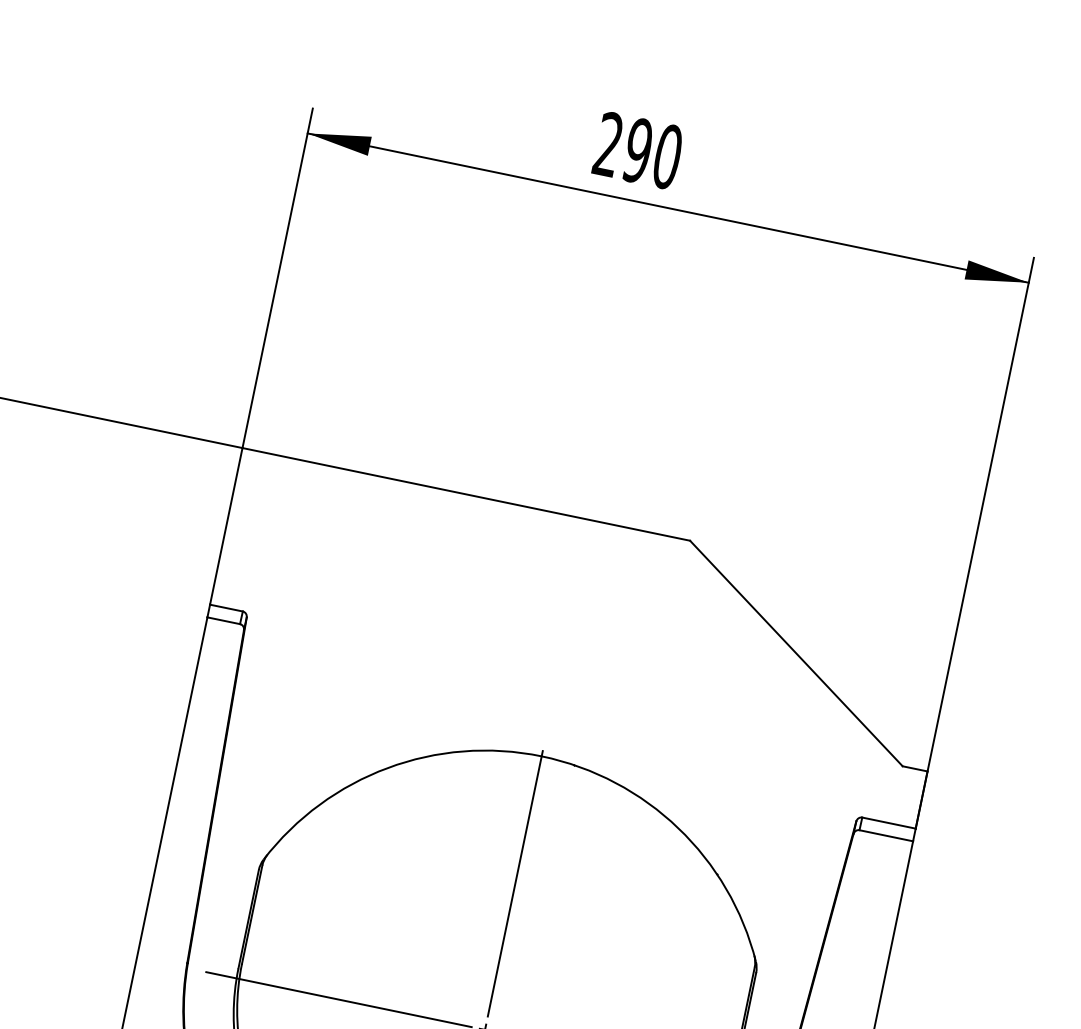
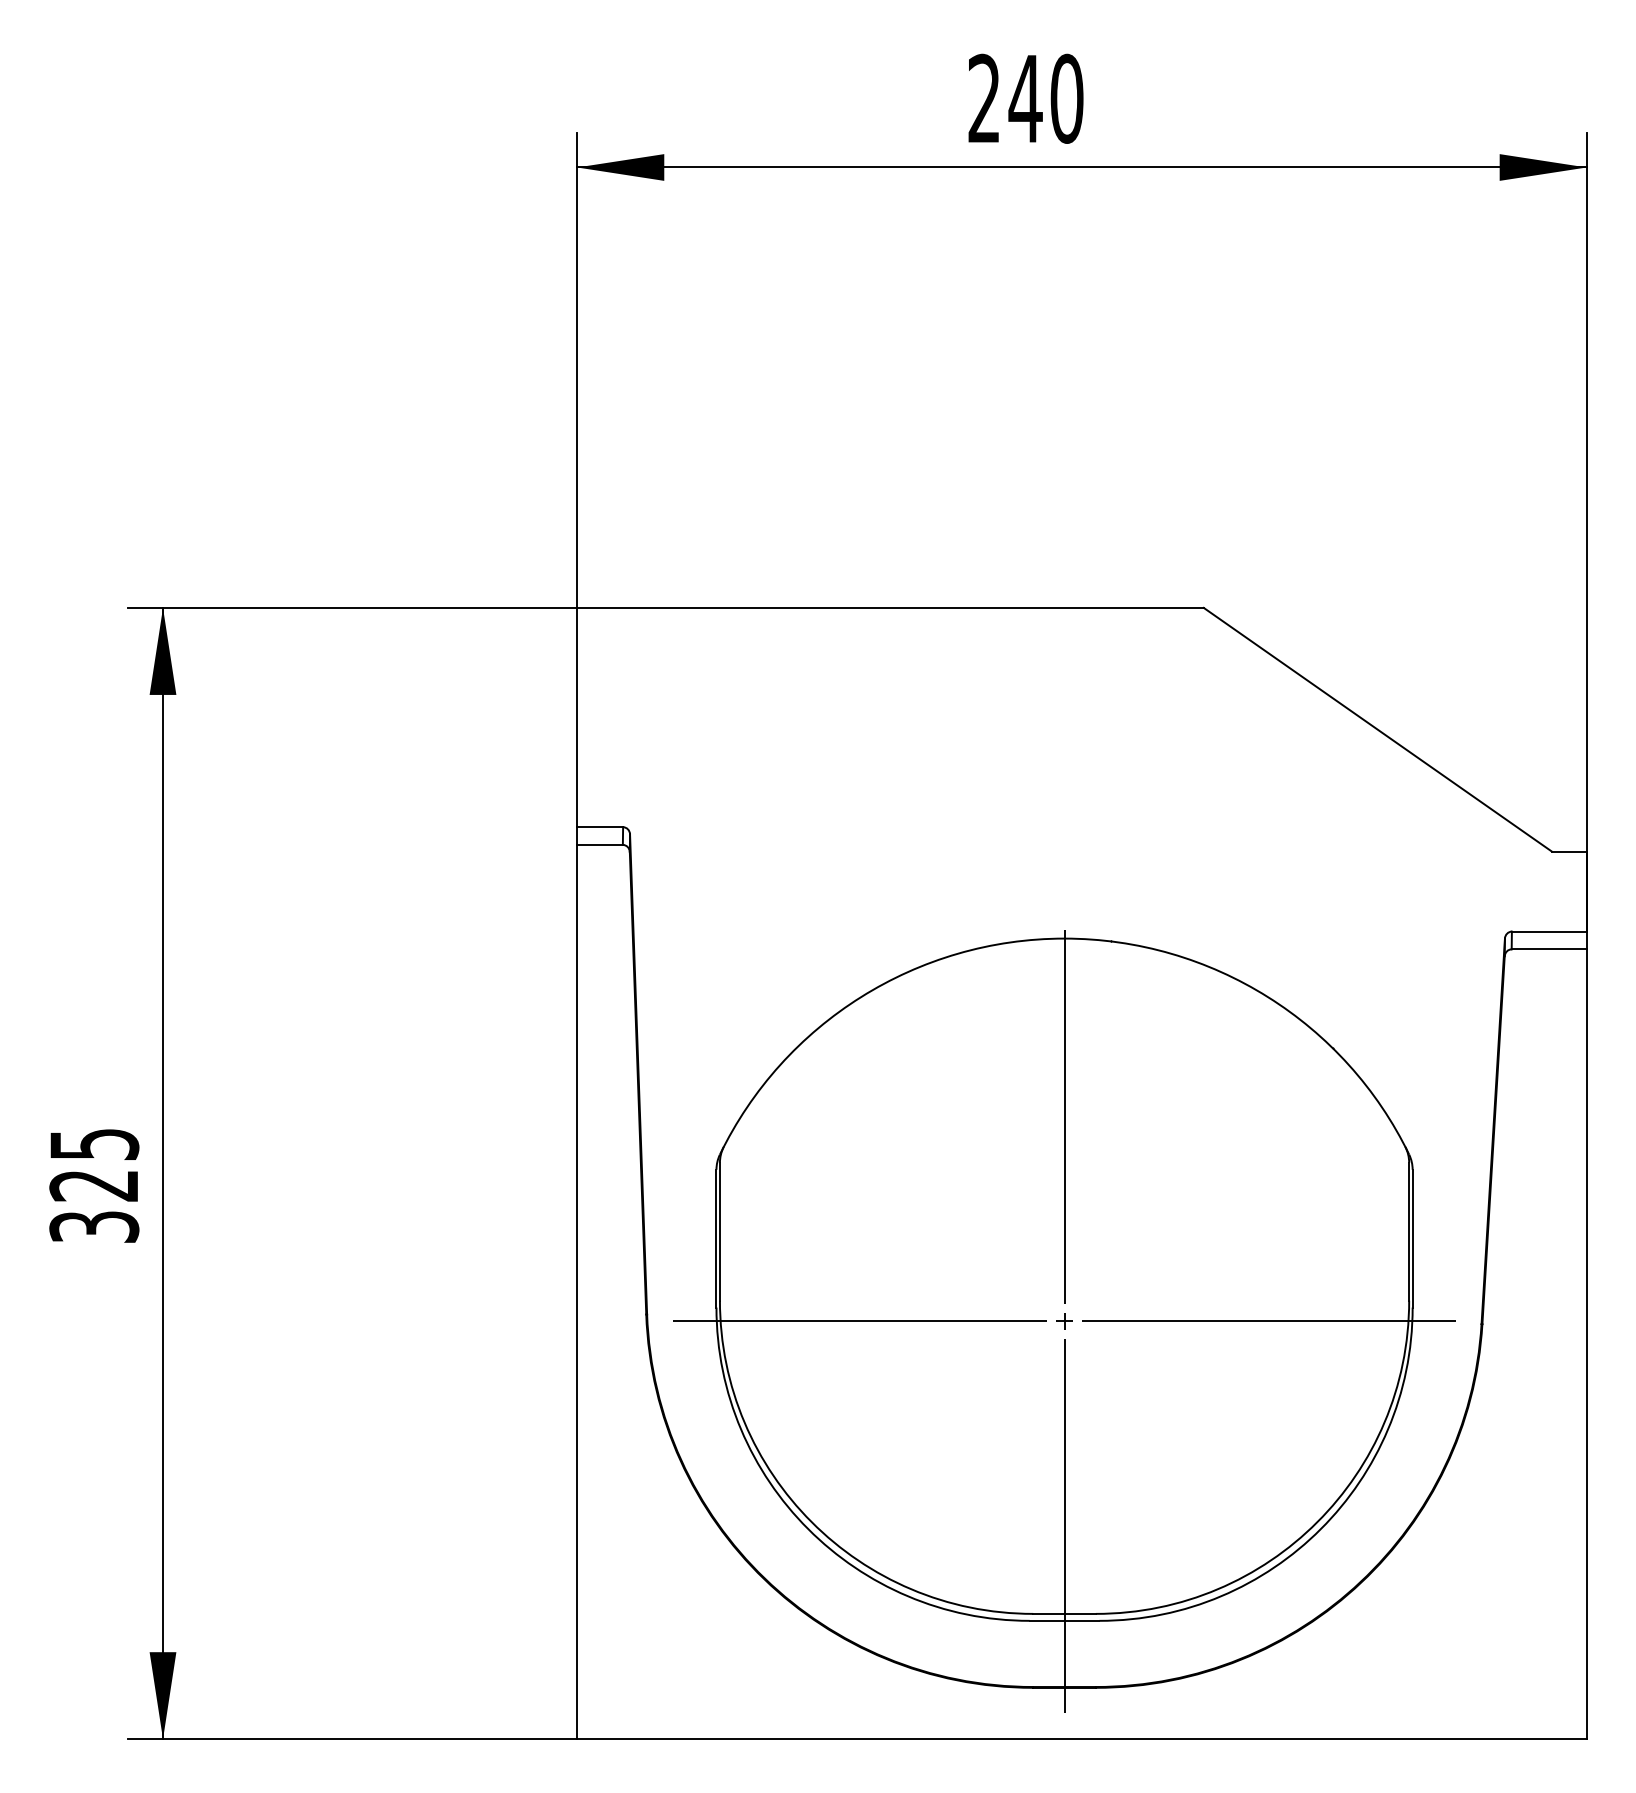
text: (638, 150) -> (1025, 98), 290 -> 240

